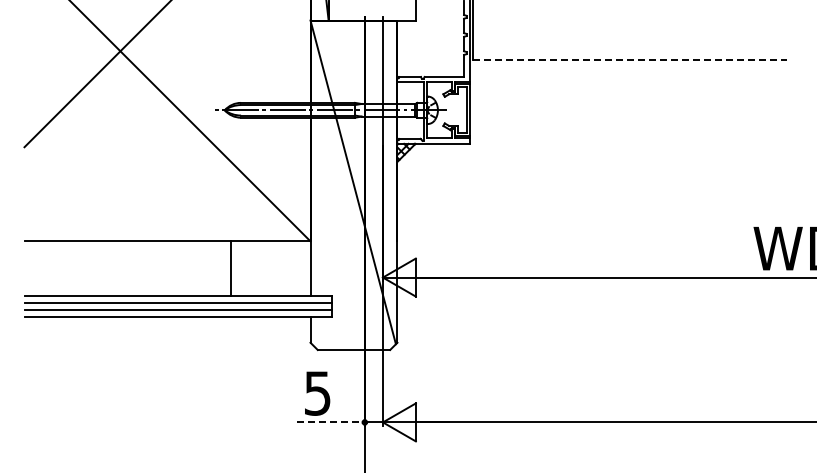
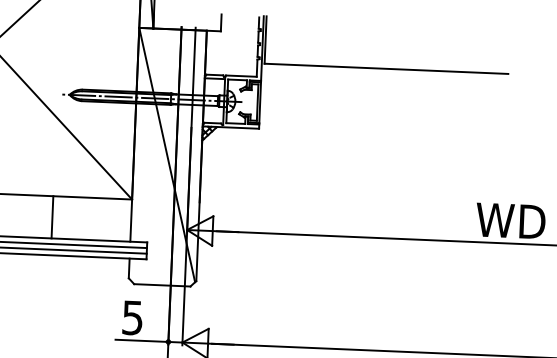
line: (630, 59) -> (386, 68), dashed -> solid
line: (231, 268) -> (52, 217), moved
line: (331, 422) -> (142, 340), dashed -> solid

